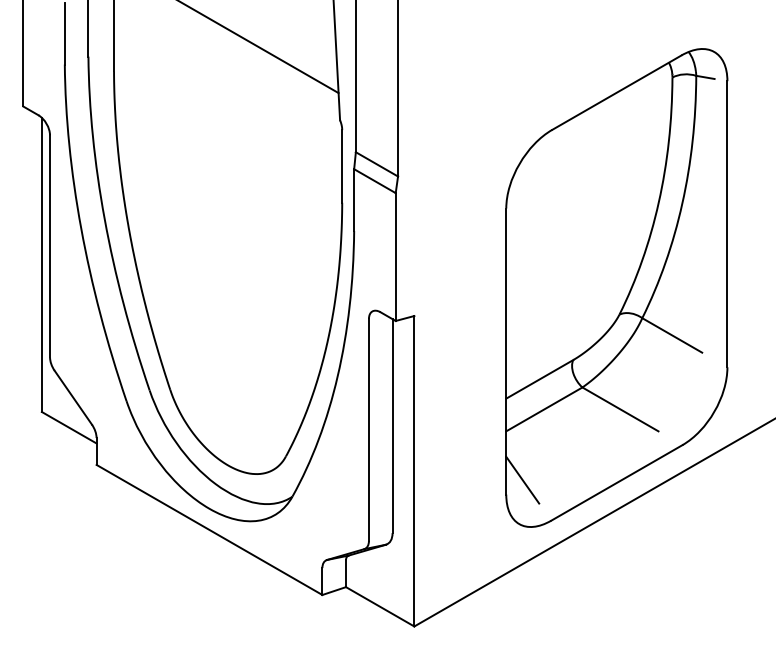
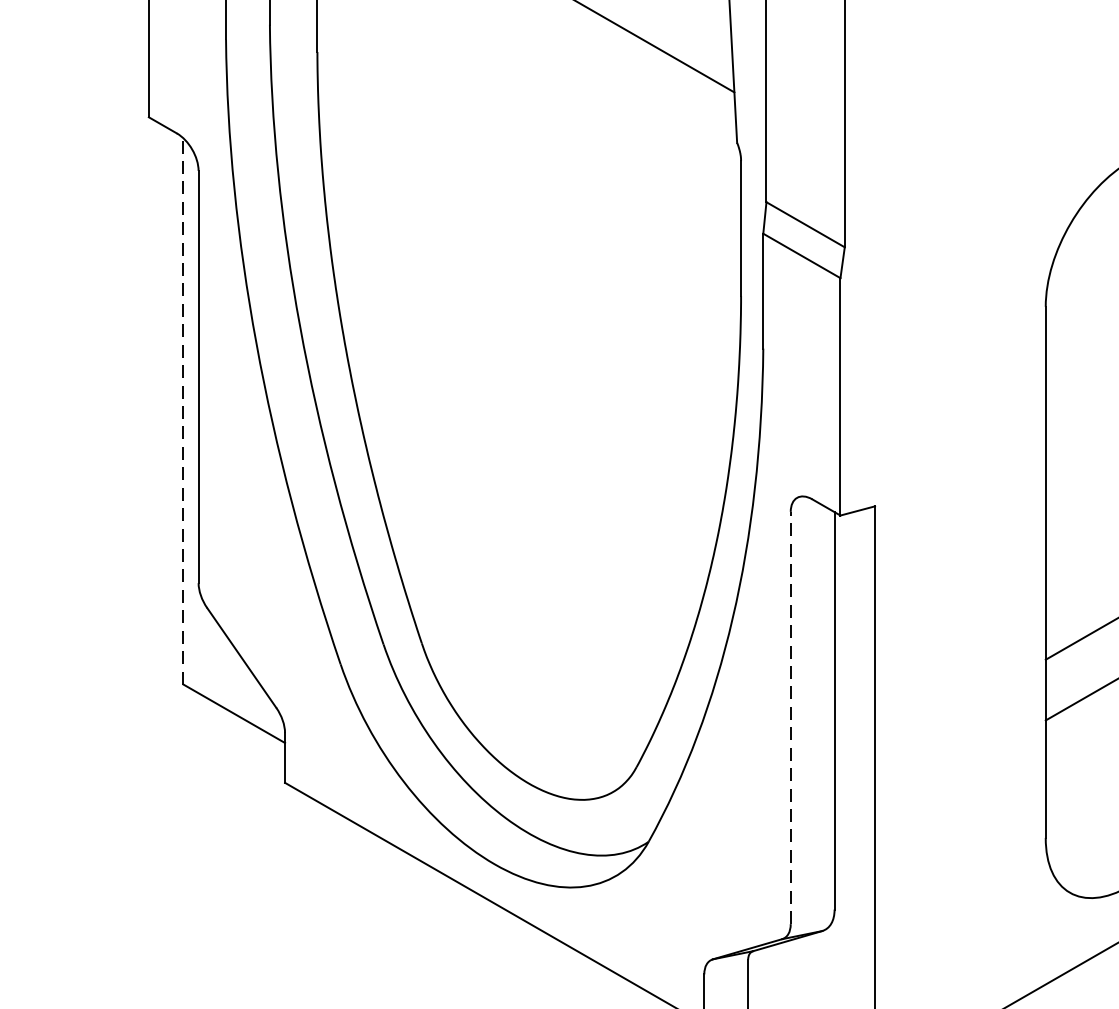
line: (41, 264) -> (182, 410), solid -> dashed
line: (368, 429) -> (789, 717), solid -> dashed
line: (522, 479) -> (1075, 809), removed

